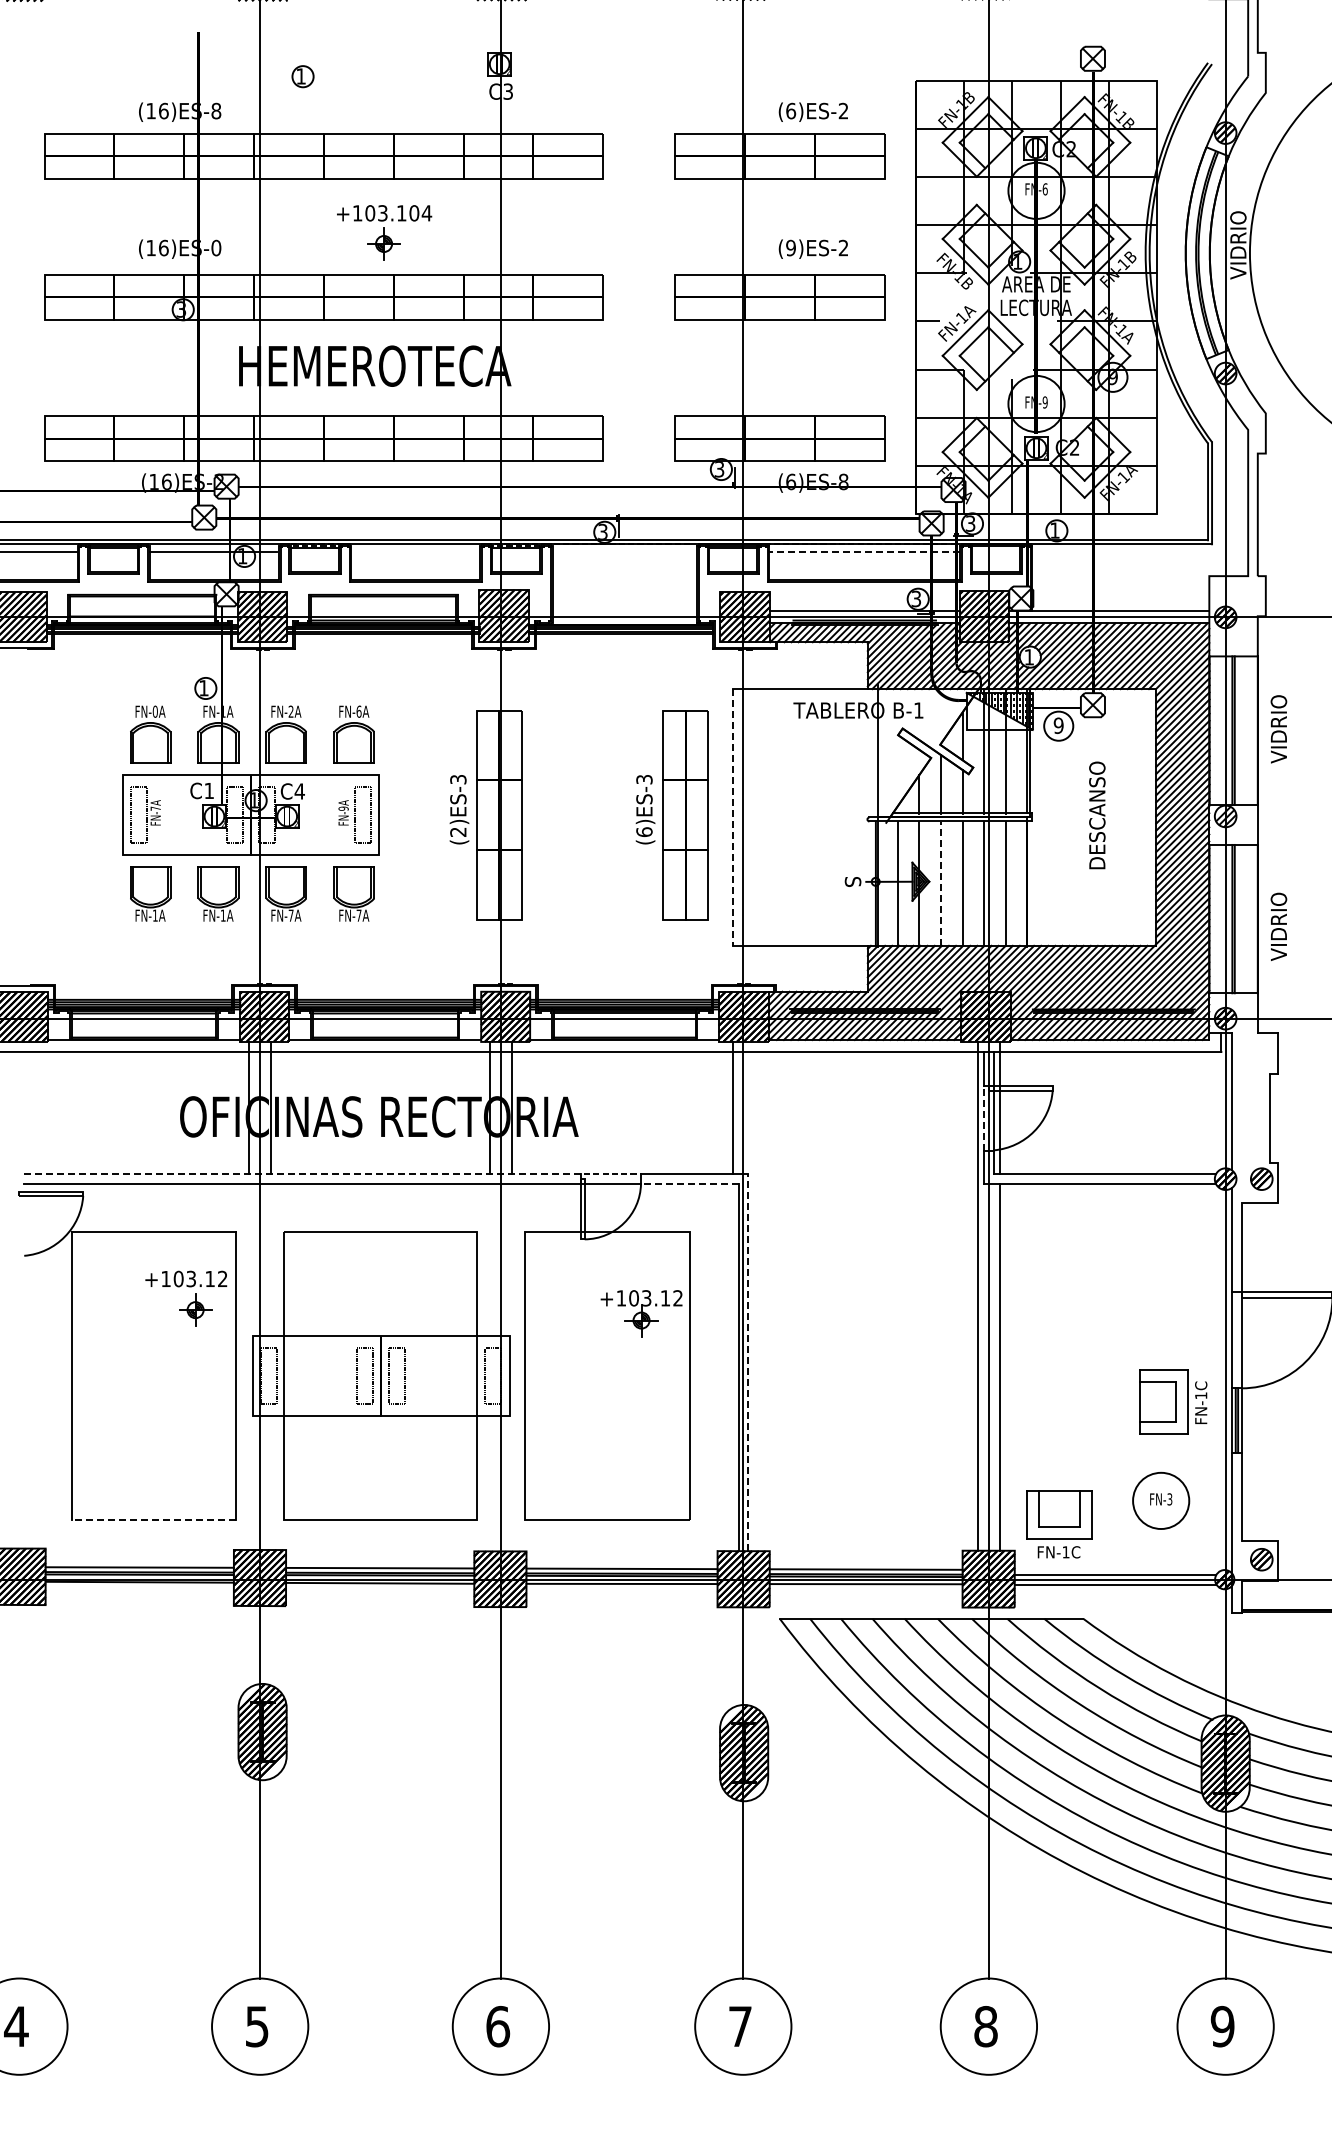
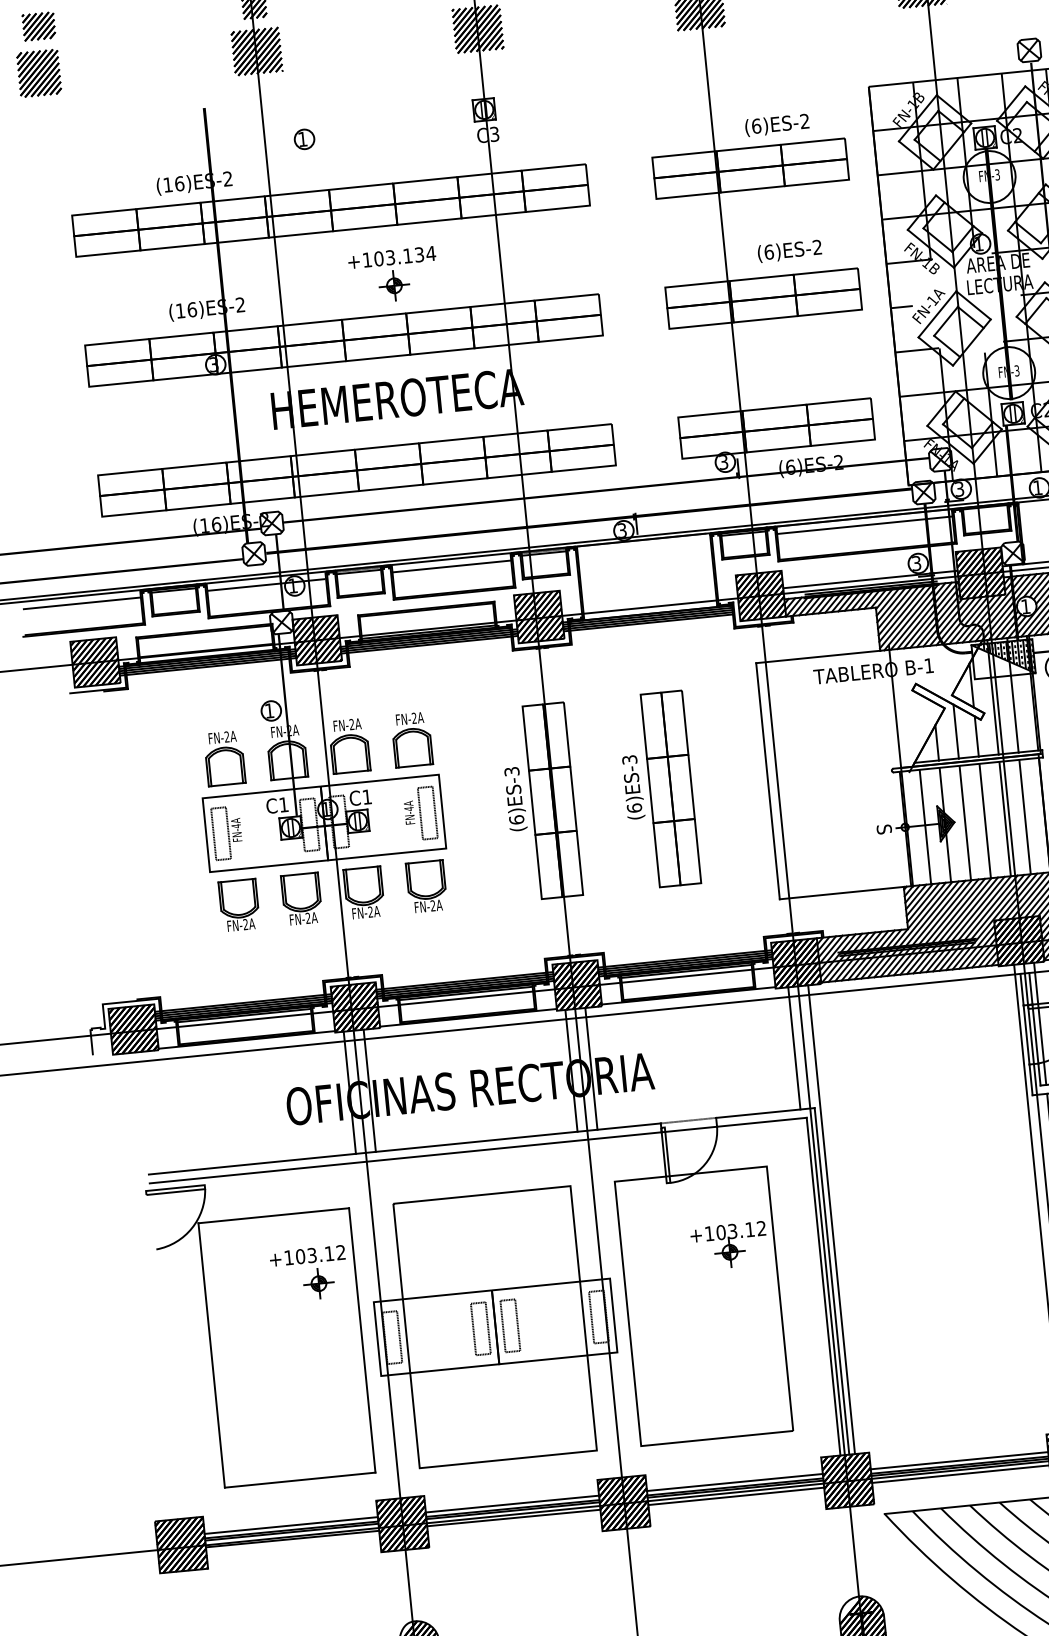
text: (216, 111) -> (228, 179), (16)ES-8 -> (16)ES-2
text: (1044, 189) -> (996, 175), FN-6 -> FN-3
text: (414, 213) -> (419, 254), +103.104 -> +103.134
text: (791, 247) -> (769, 251), (9)ES-2 -> (6)ES-2
text: (216, 248) -> (240, 305), (16)ES-0 -> (16)ES-2
text: (1044, 402) -> (1016, 370), FN-9 -> FN-3
text: (843, 481) -> (838, 462), (6)ES-8 -> (6)ES-2
line: (415, 552) -> (451, 566), added
line: (864, 552) -> (864, 525), dashed -> solid
text: (154, 711) -> (226, 736), FN-0A -> FN-2A
text: (222, 711) -> (288, 730), FN-1A -> FN-2A
text: (358, 711) -> (413, 718), FN-6A -> FN-2A
text: (299, 791) -> (366, 797), C4 -> C1
text: (155, 808) -> (236, 825), FN-7A -> FN-4A
text: (343, 808) -> (408, 808), FN-9A -> FN-4A
part: (671, 815) -> (657, 790), moved
line: (733, 817) -> (768, 781), dashed -> solid
text: (458, 832) -> (516, 820), (2)ES-3 -> (6)ES-3
line: (940, 883) -> (964, 822), dashed -> solid
text: (154, 915) -> (244, 924), FN-1A -> FN-2A
text: (222, 915) -> (307, 918), FN-1A -> FN-2A
text: (290, 915) -> (370, 912), FN-7A -> FN-2A
text: (358, 915) -> (432, 905), FN-7A -> FN-2A
line: (984, 1117) -> (1026, 1034), dashed -> solid
line: (302, 1174) -> (404, 1149), dashed -> solid
line: (689, 1183) -> (761, 1121), dashed -> solid
line: (754, 1296) -> (831, 1219), added
line: (748, 1362) -> (832, 1281), dashed -> solid
line: (154, 1519) -> (300, 1480), dashed -> solid

